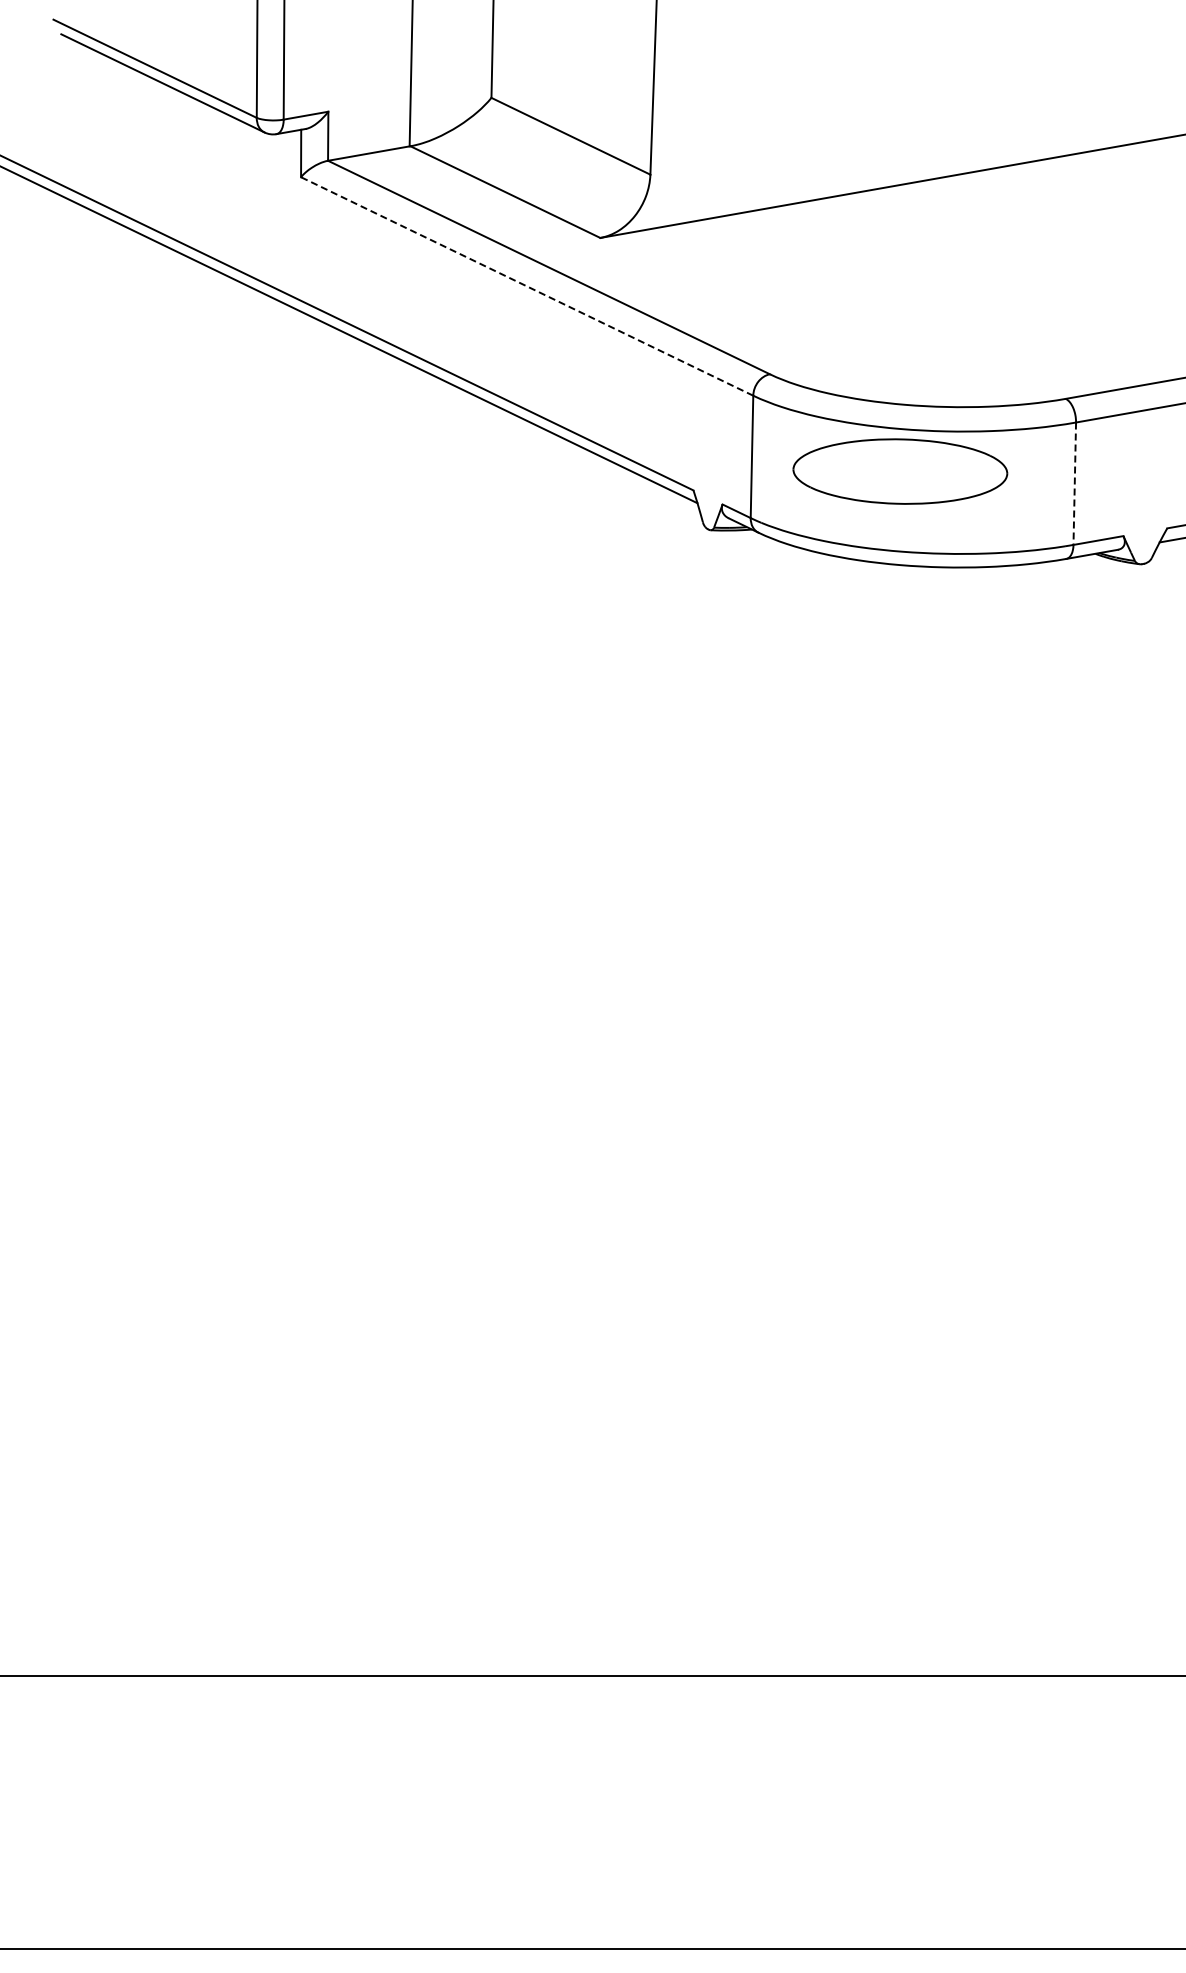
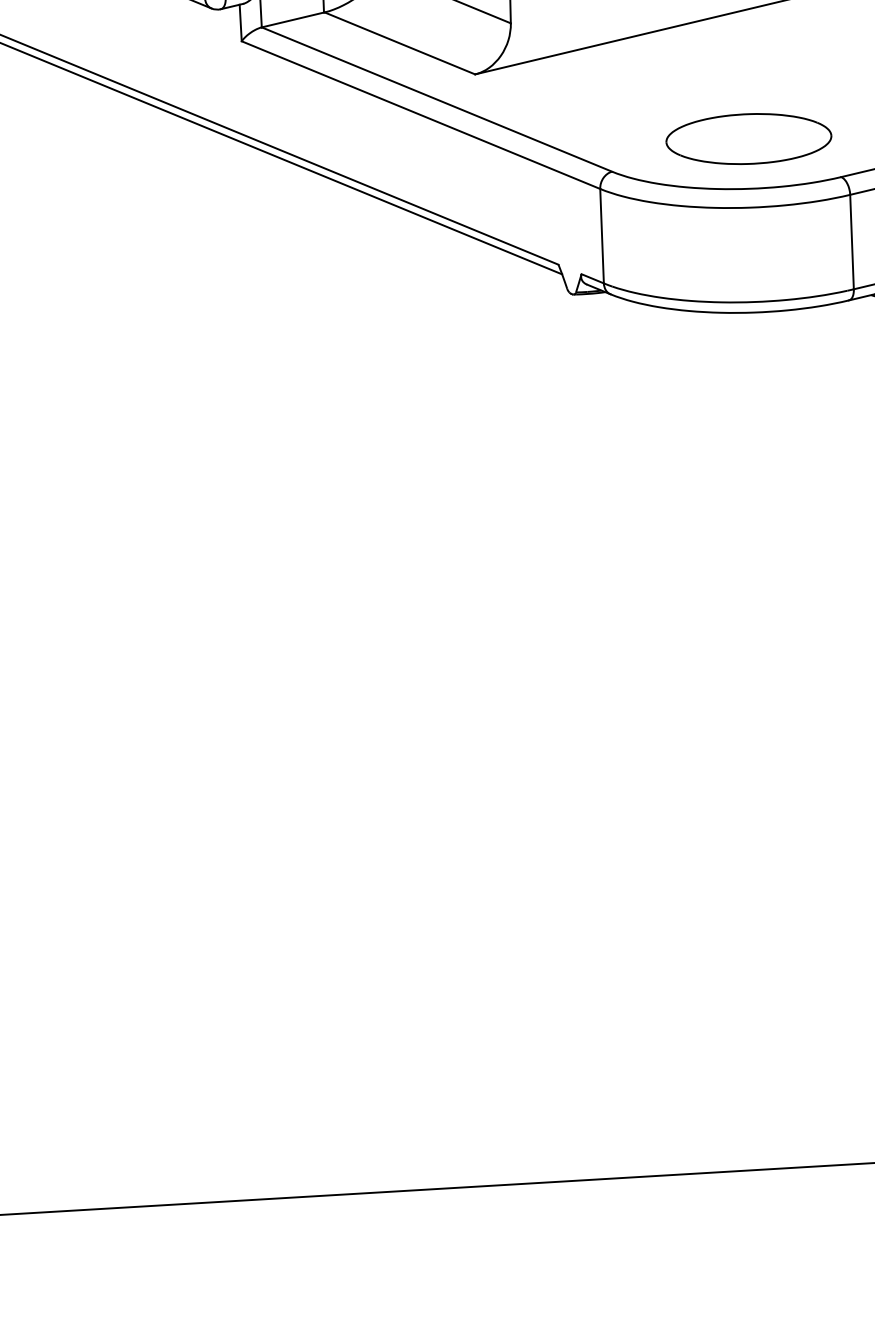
line: (526, 286) -> (420, 115), dashed -> solid
part: (900, 471) -> (749, 138), moved
line: (1074, 484) -> (851, 242), dashed -> solid

